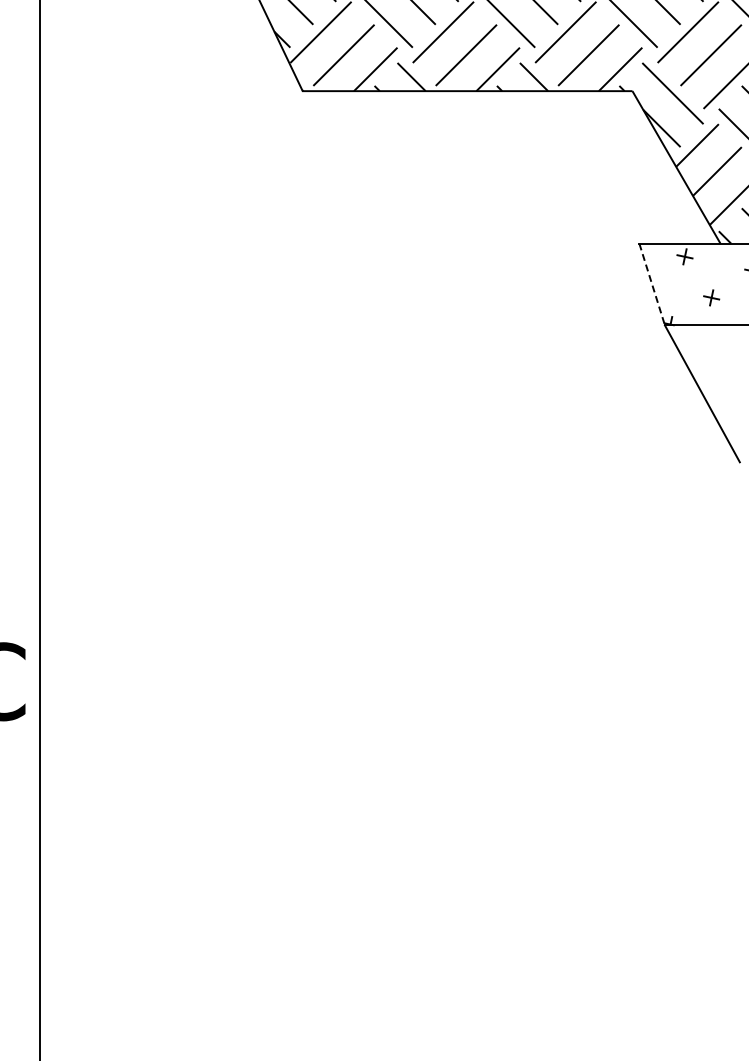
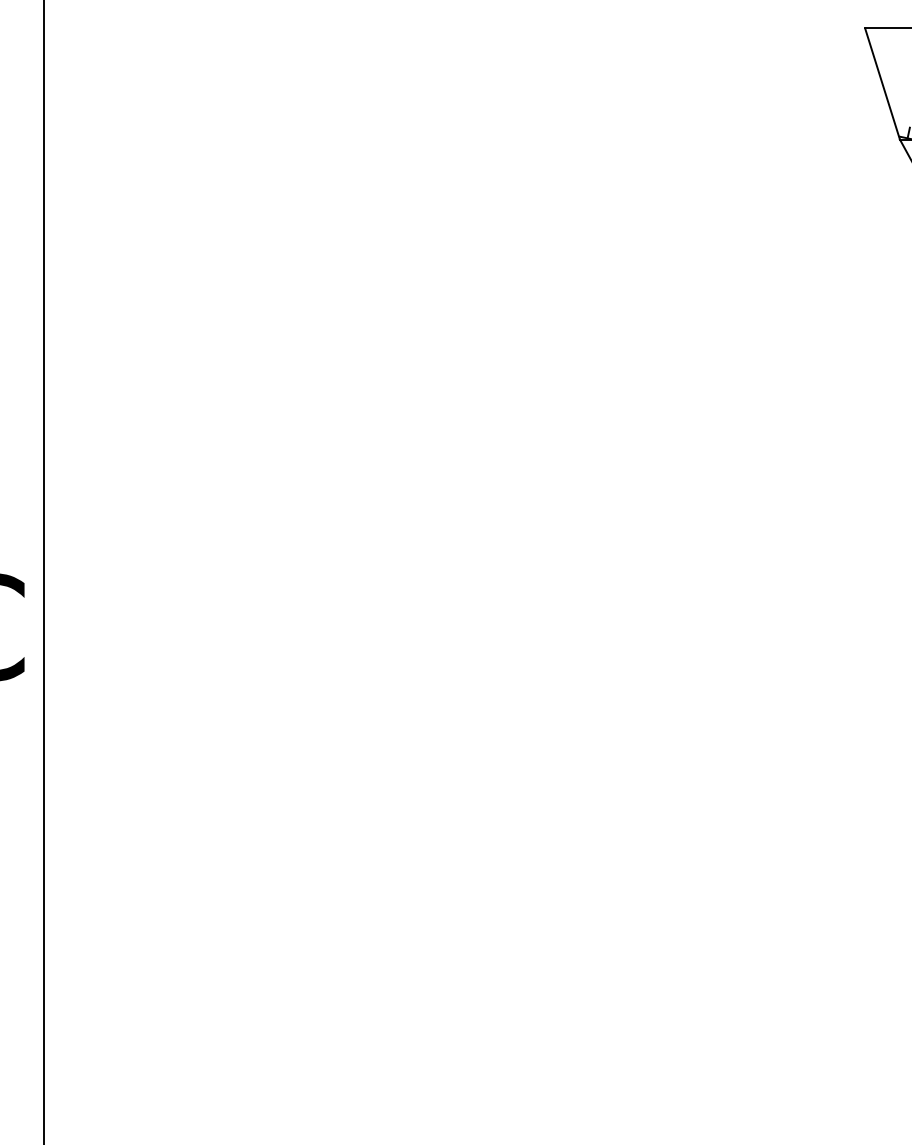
line: (652, 284) -> (882, 83), dashed -> solid

